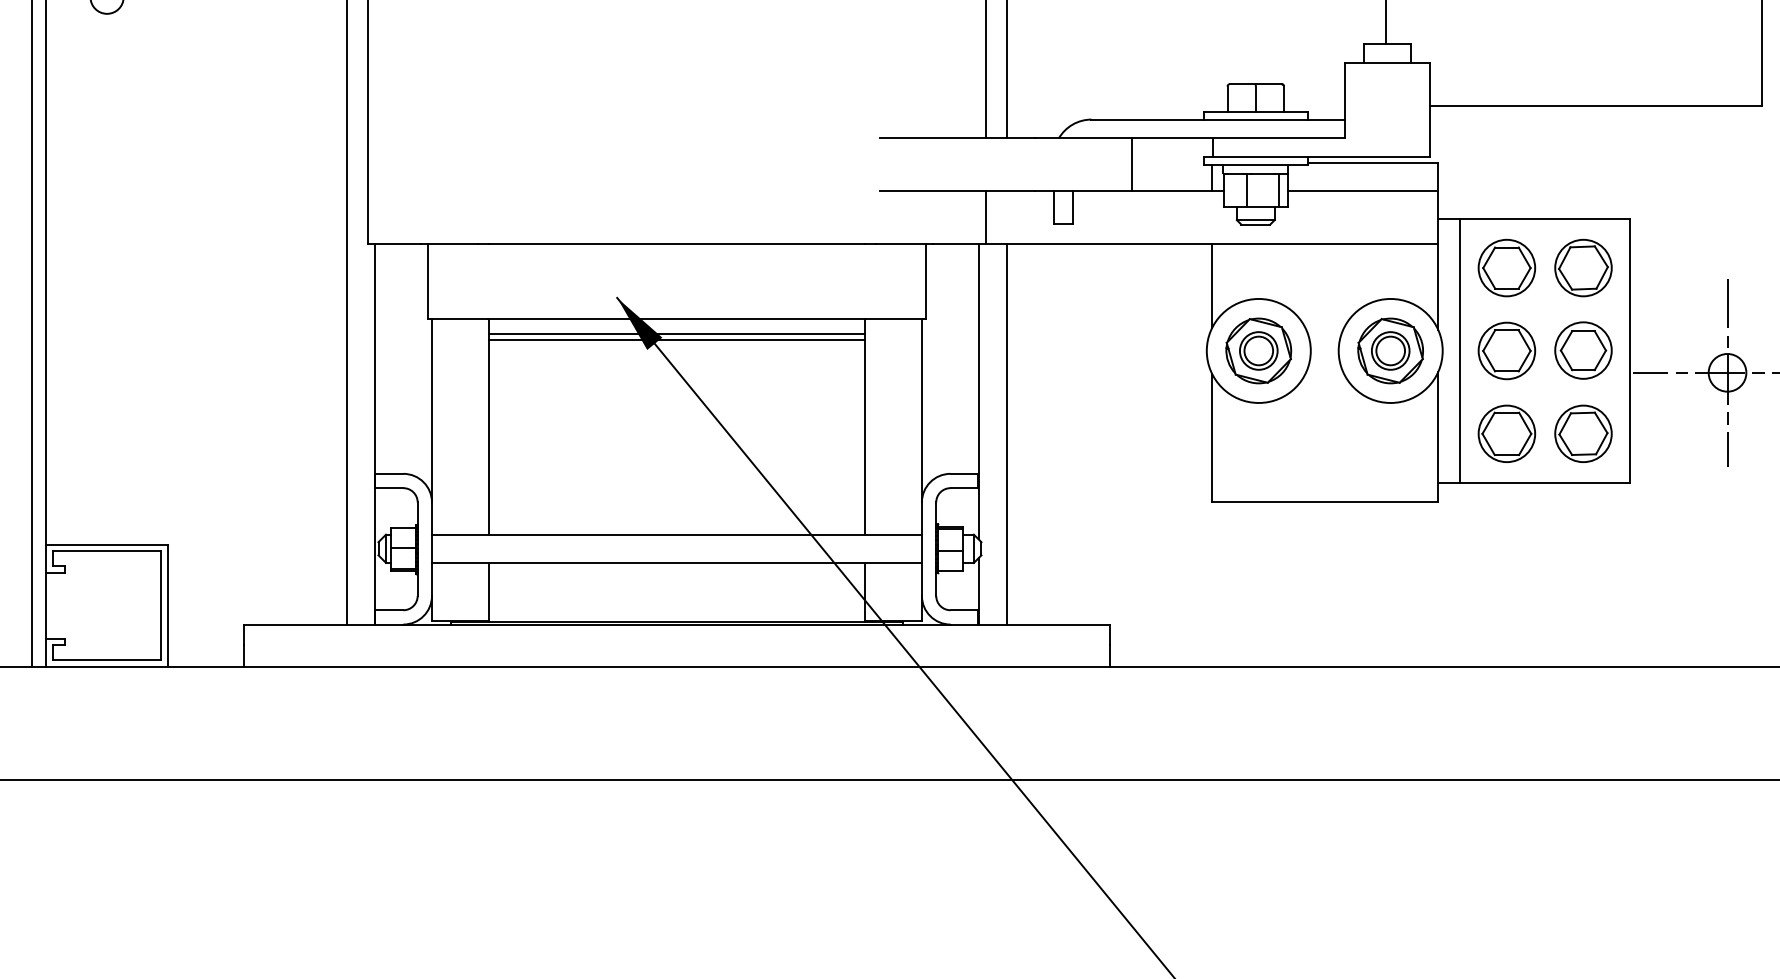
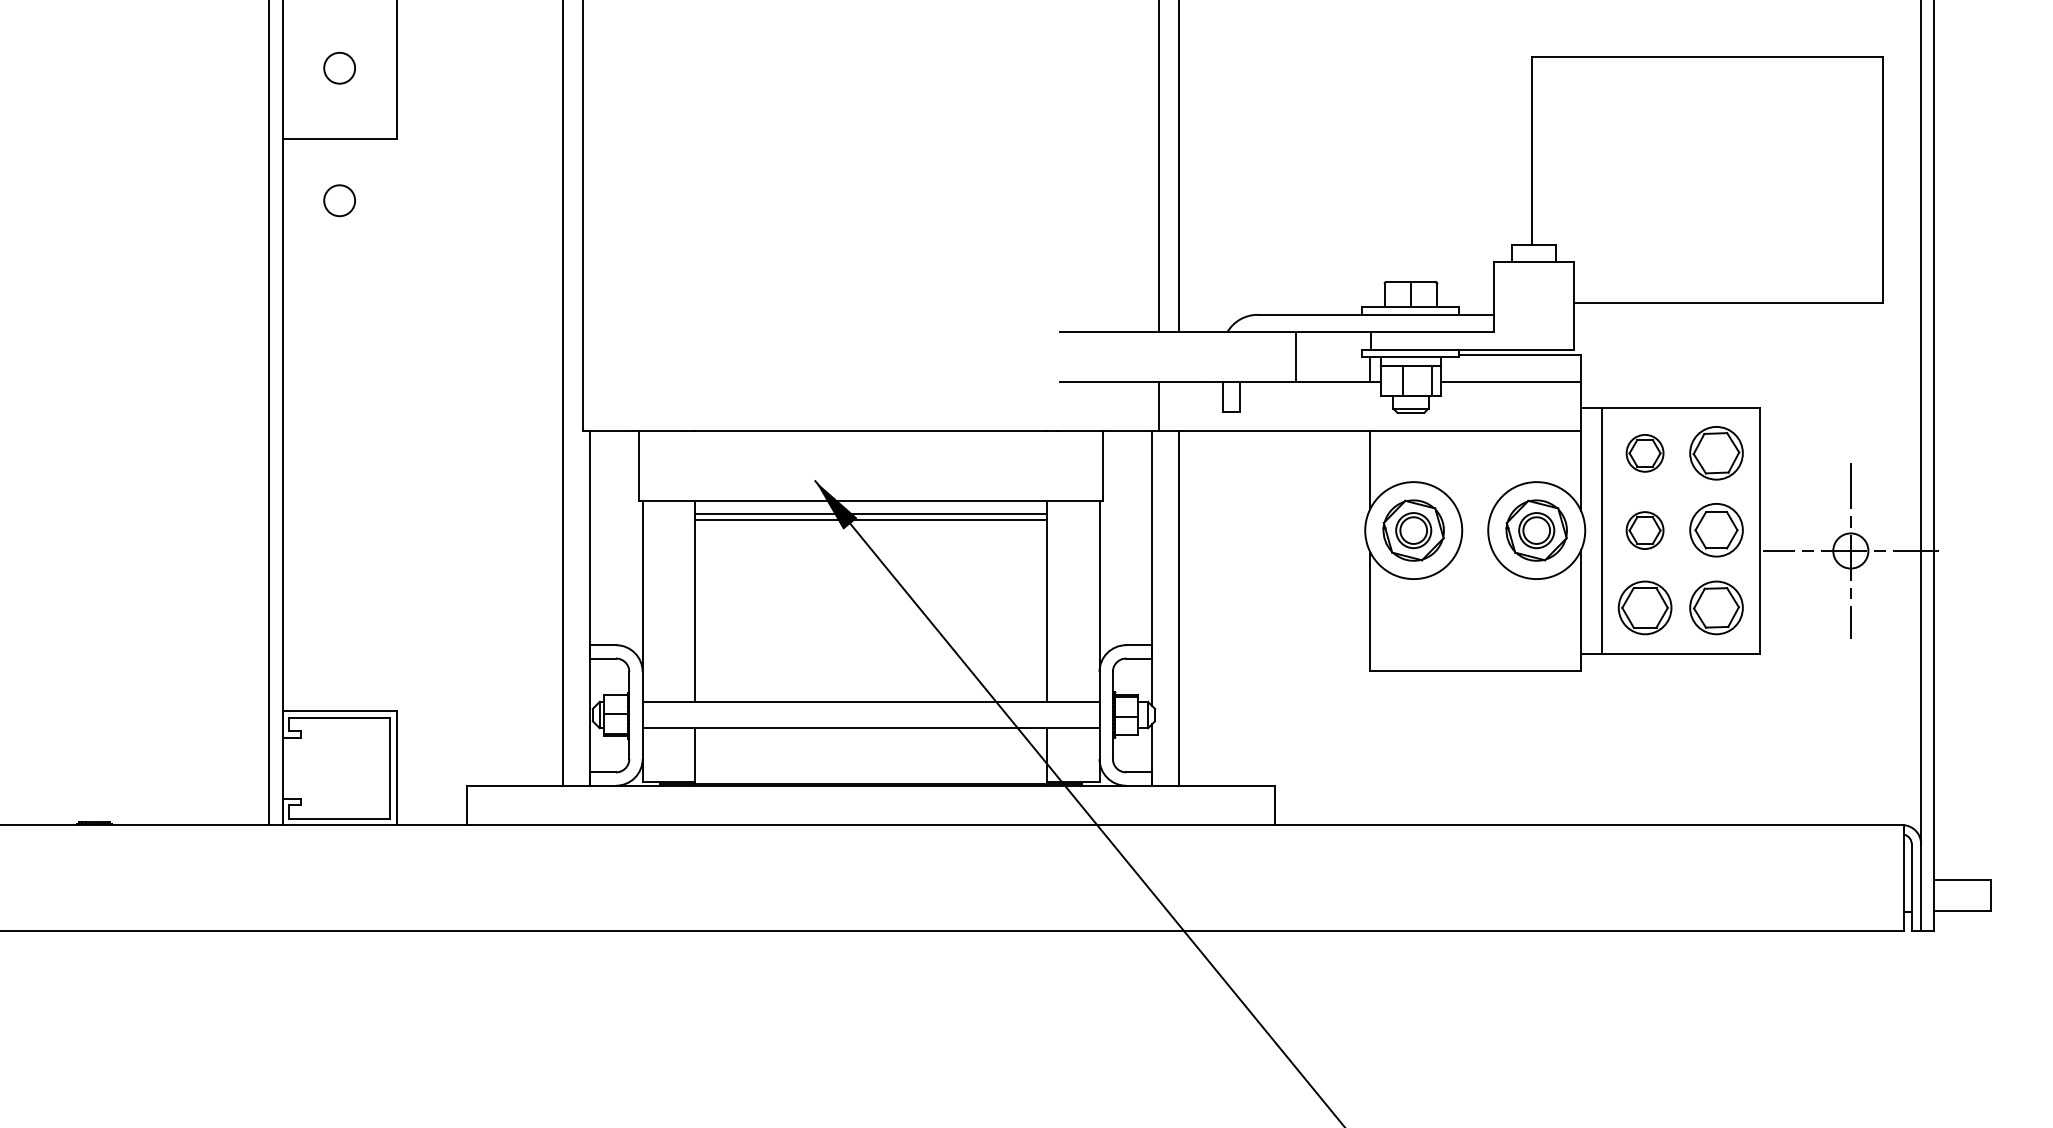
part: (1506, 268) -> (1644, 453), size x0.7
part: (1506, 350) -> (1644, 530), size x0.7

